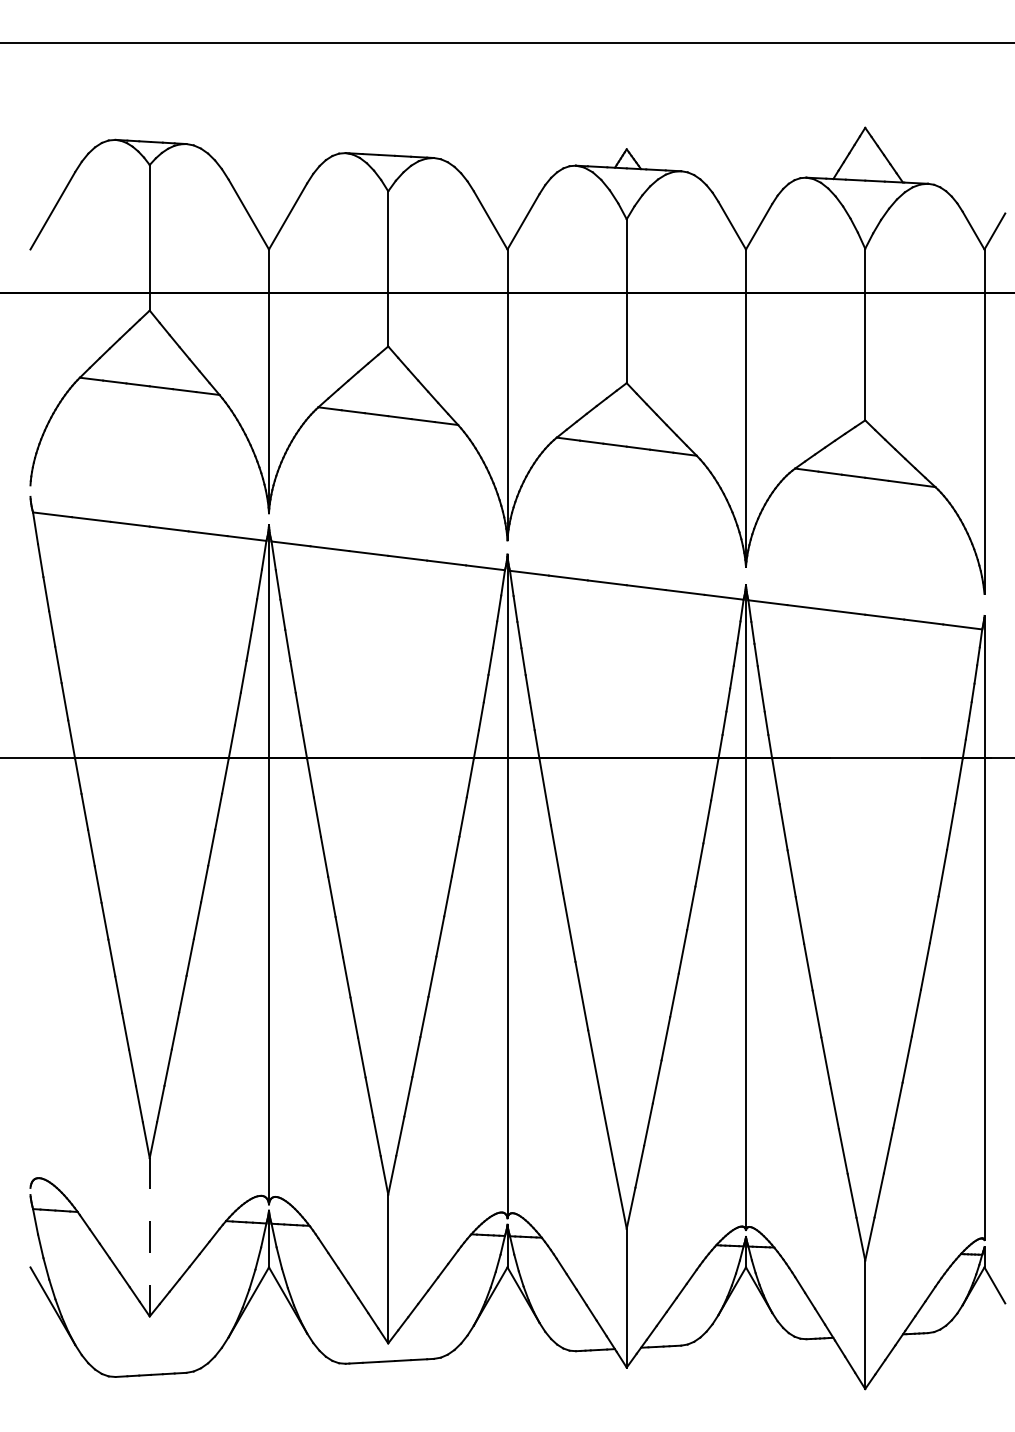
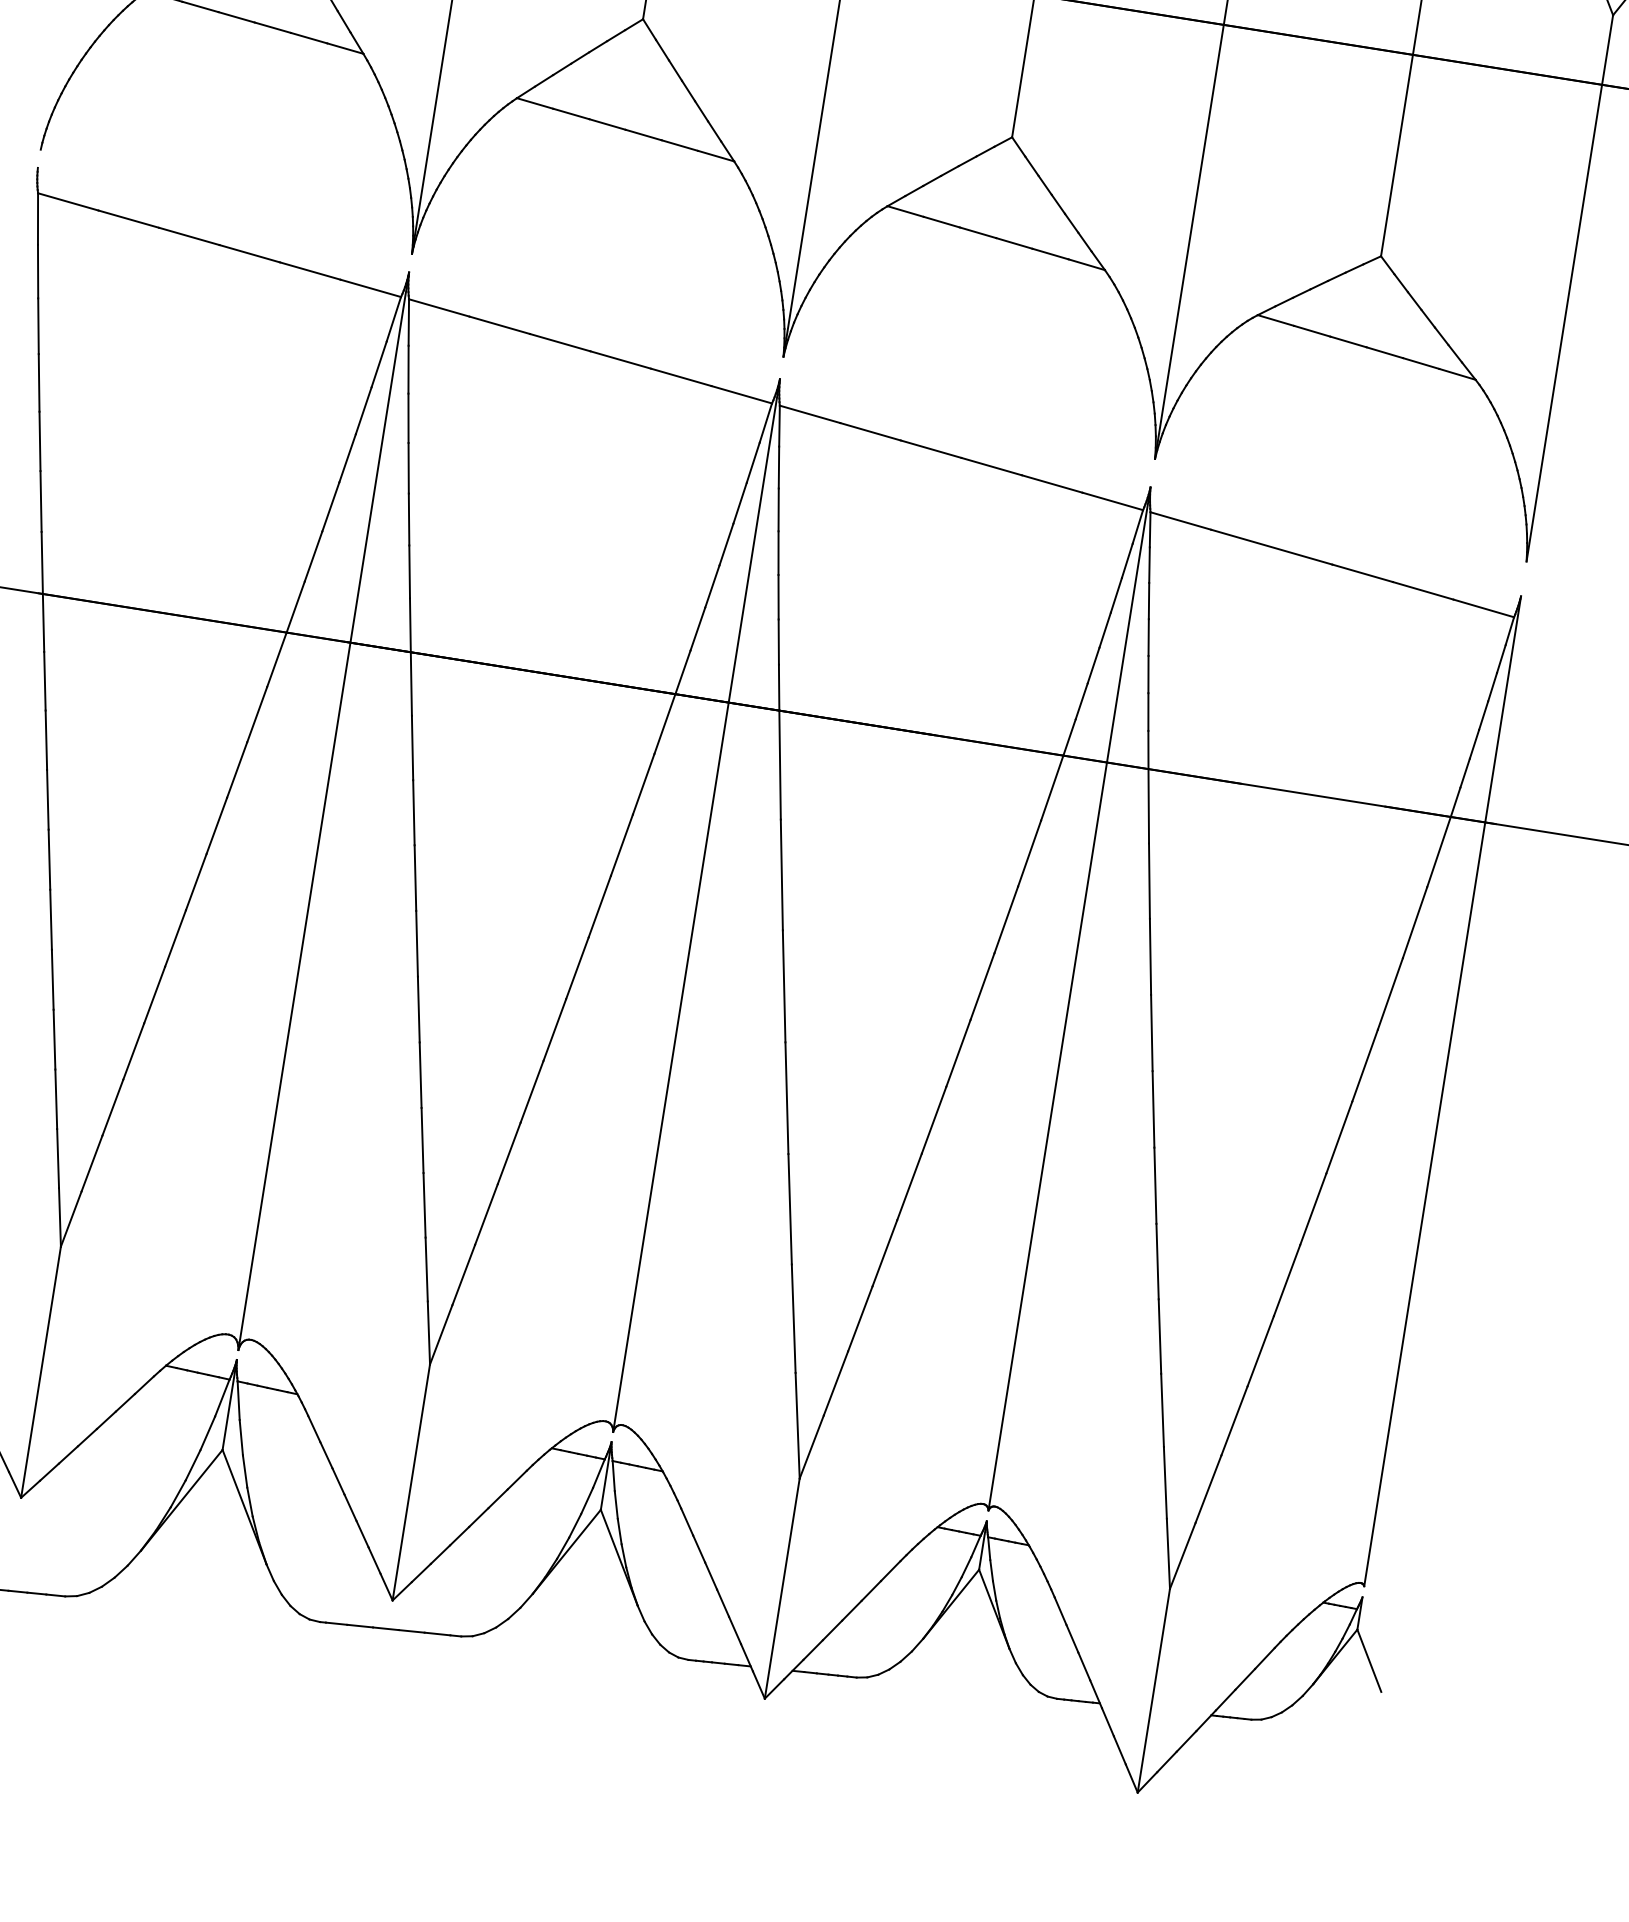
line: (149, 1236) -> (40, 1370), dashed -> solid

